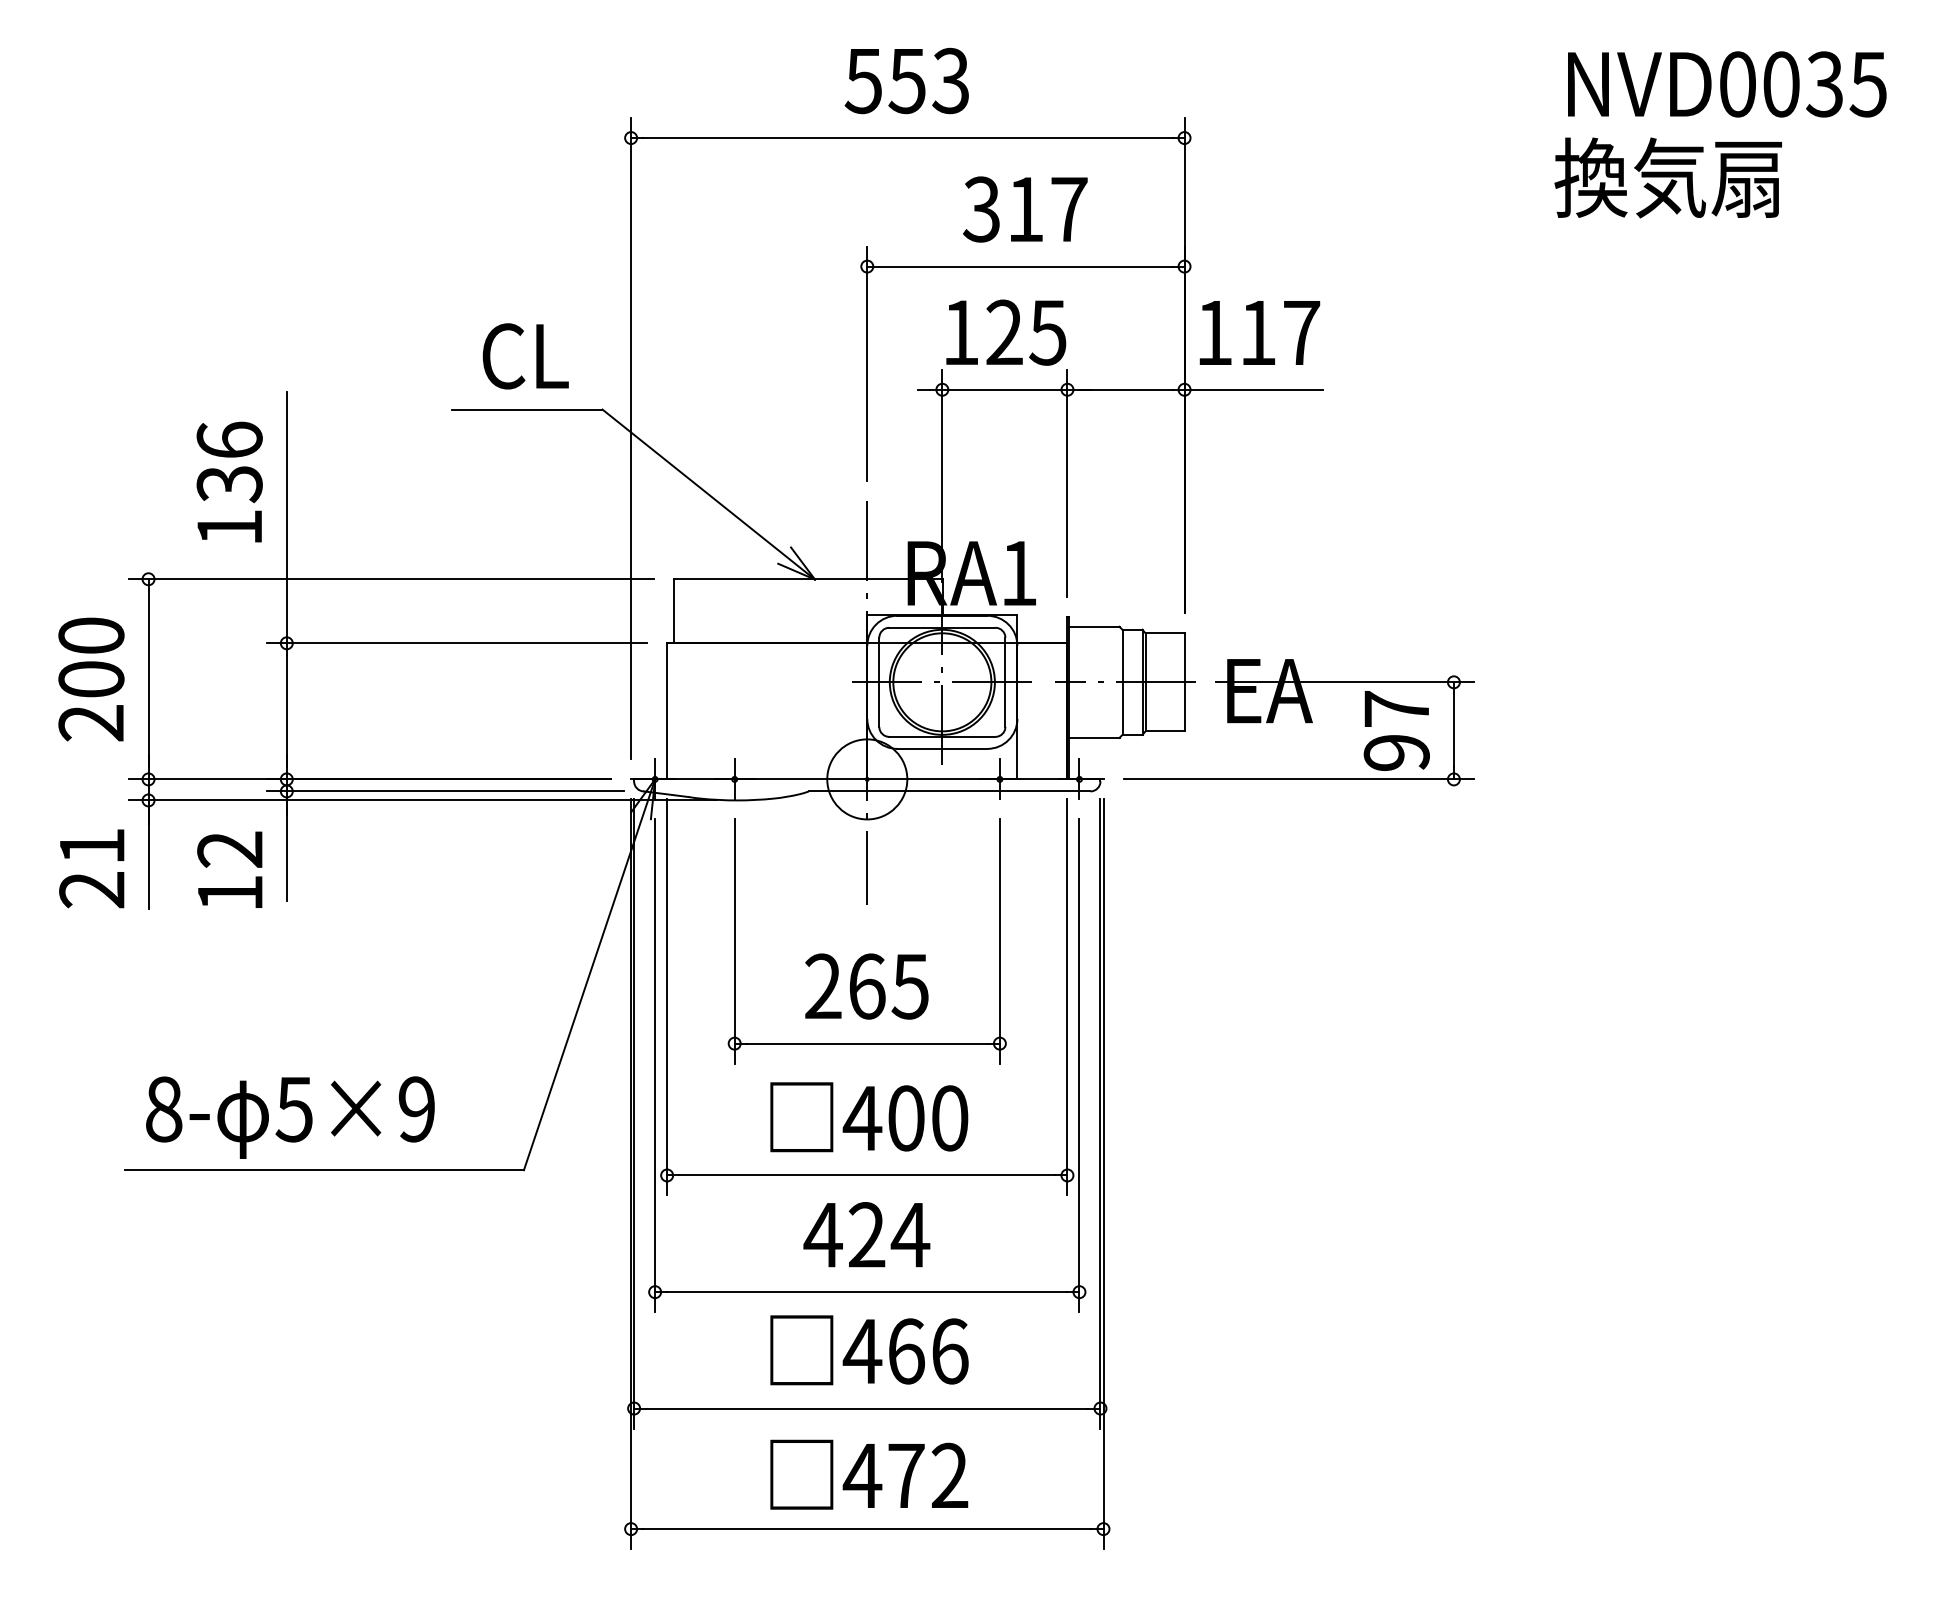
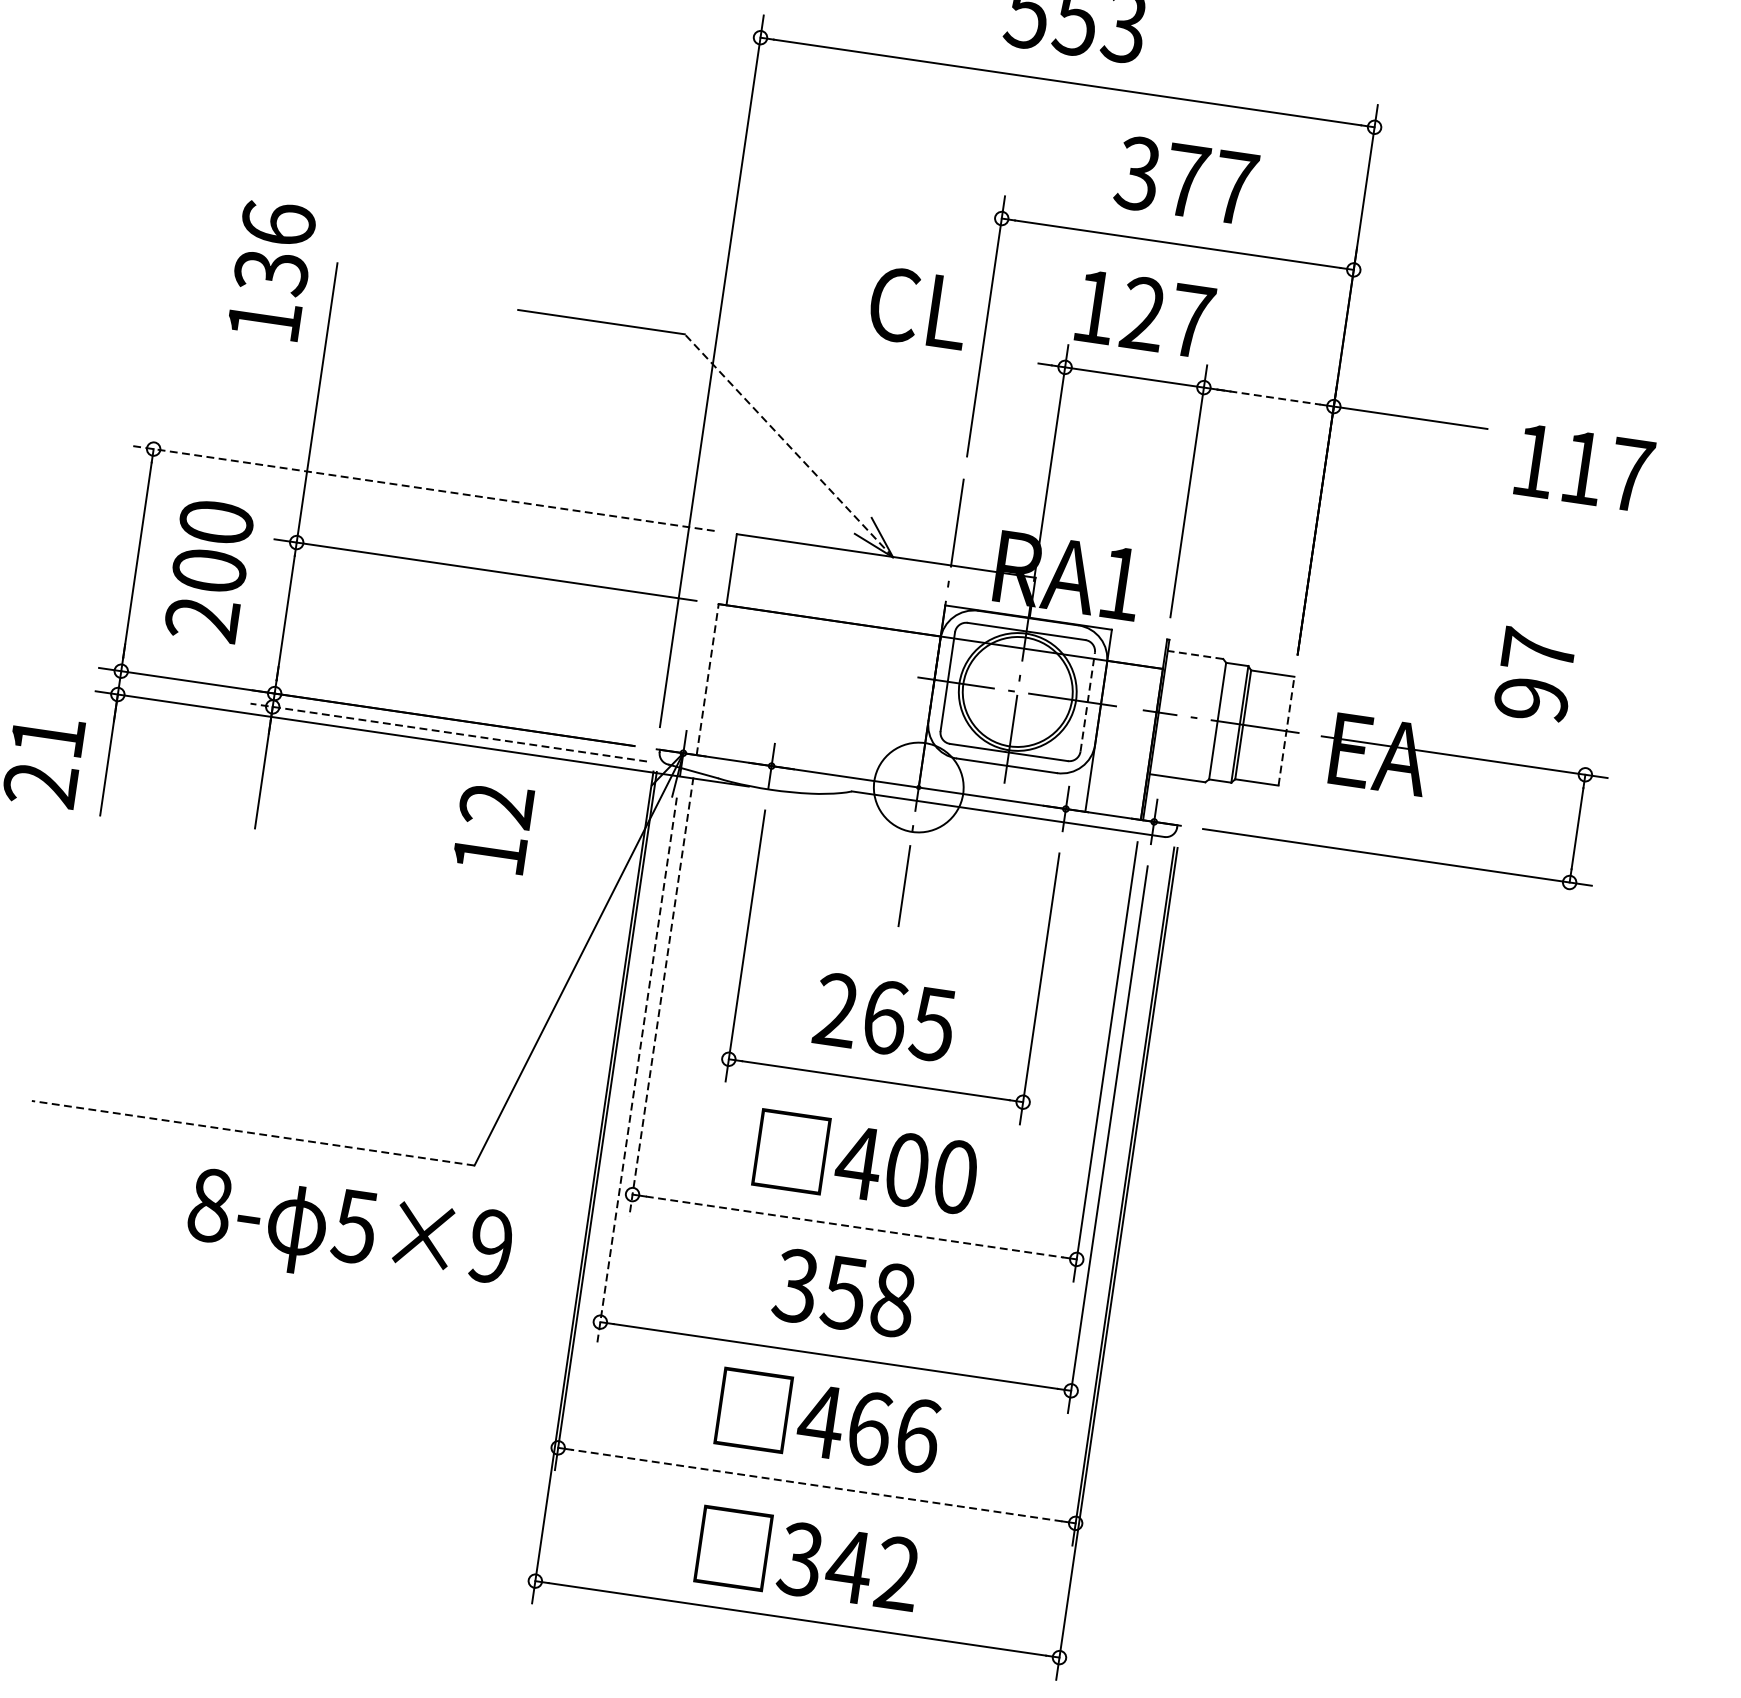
text: (1025, 209) -> (1186, 180), 317 -> 377
text: (1047, 332) -> (1191, 320), 125 -> 127
text: (1259, 332) -> (1584, 467), moved
text: (525, 356) -> (918, 308), moved
line: (1126, 389) -> (1269, 396), solid -> dashed
text: (229, 481) -> (271, 269), moved
line: (708, 494) -> (788, 445), solid -> dashed
line: (391, 579) -> (423, 488), solid -> dashed
line: (1093, 626) -> (1194, 654), solid -> dashed
text: (91, 679) -> (209, 570), moved
line: (1184, 681) -> (1286, 730), solid -> dashed
line: (1005, 682) -> (1087, 702), solid -> dashed
line: (667, 710) -> (708, 678), solid -> dashed
text: (1396, 730) -> (1534, 674), moved
line: (445, 791) -> (448, 732), solid -> dashed
text: (229, 869) -> (492, 827), moved
line: (667, 997) -> (661, 997), solid -> dashed
line: (655, 1066) -> (637, 1071), solid -> dashed
text: (290, 1117) -> (349, 1234), moved
line: (323, 1170) -> (252, 1133), solid -> dashed
line: (867, 1175) -> (854, 1227), solid -> dashed
text: (866, 1235) -> (844, 1293), 424 -> 358
line: (866, 1408) -> (816, 1485), solid -> dashed
text: (883, 1475) -> (824, 1562), 472 -> 342

